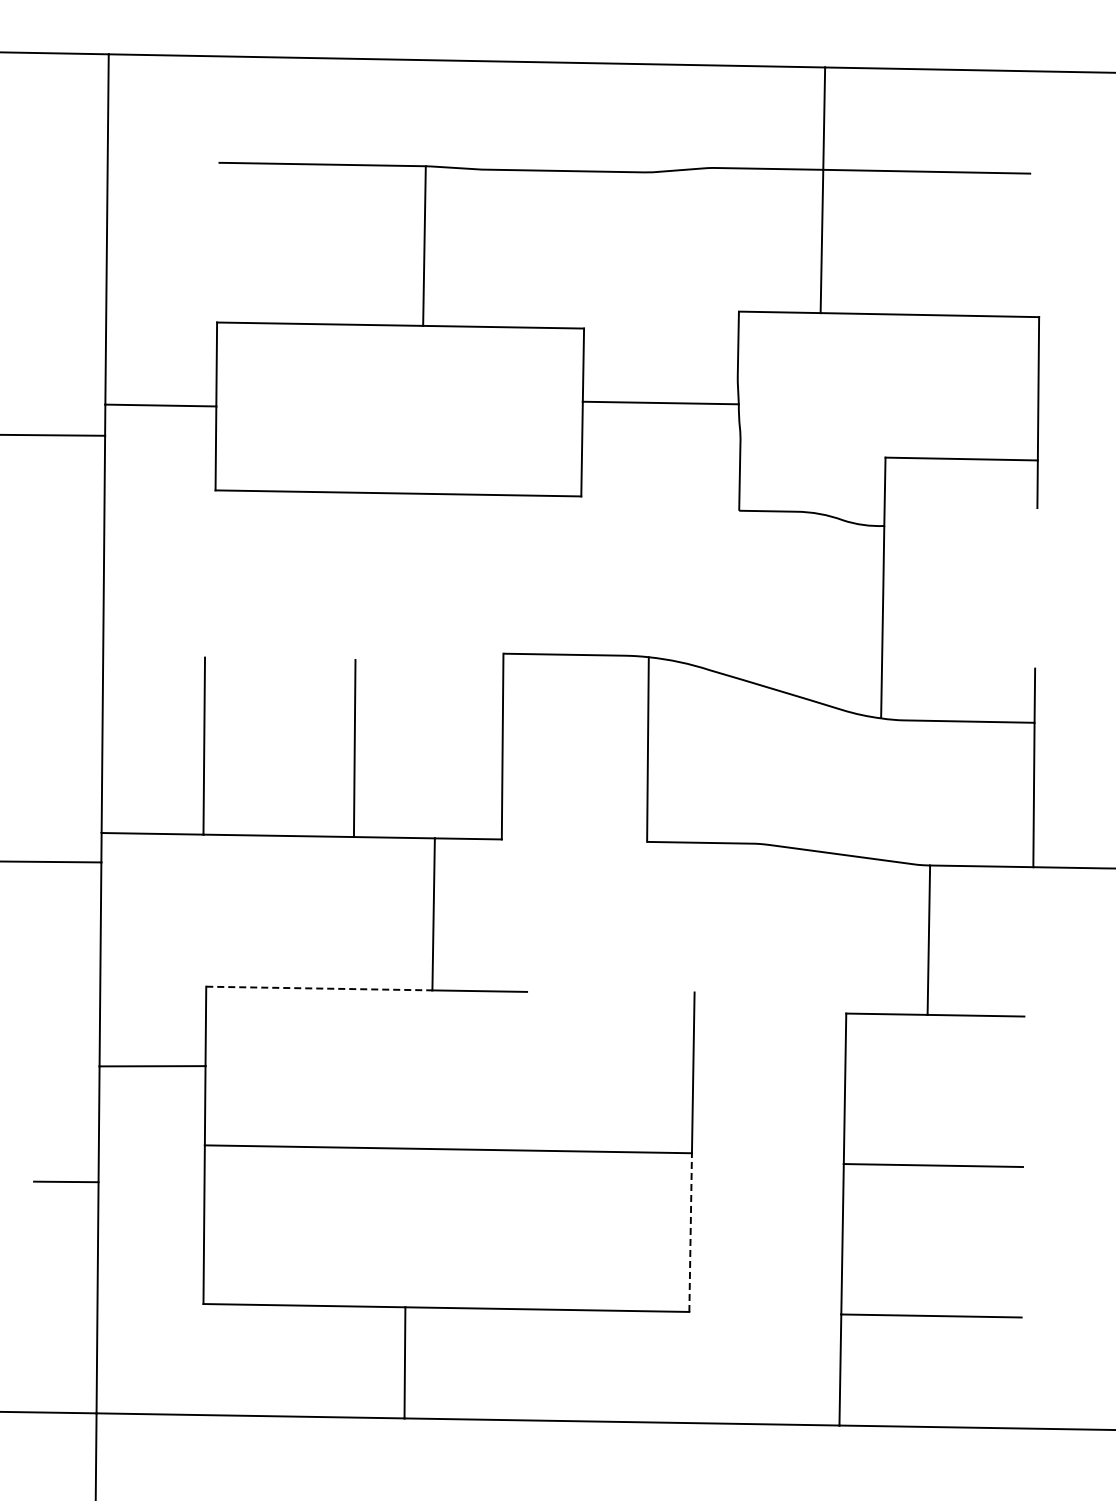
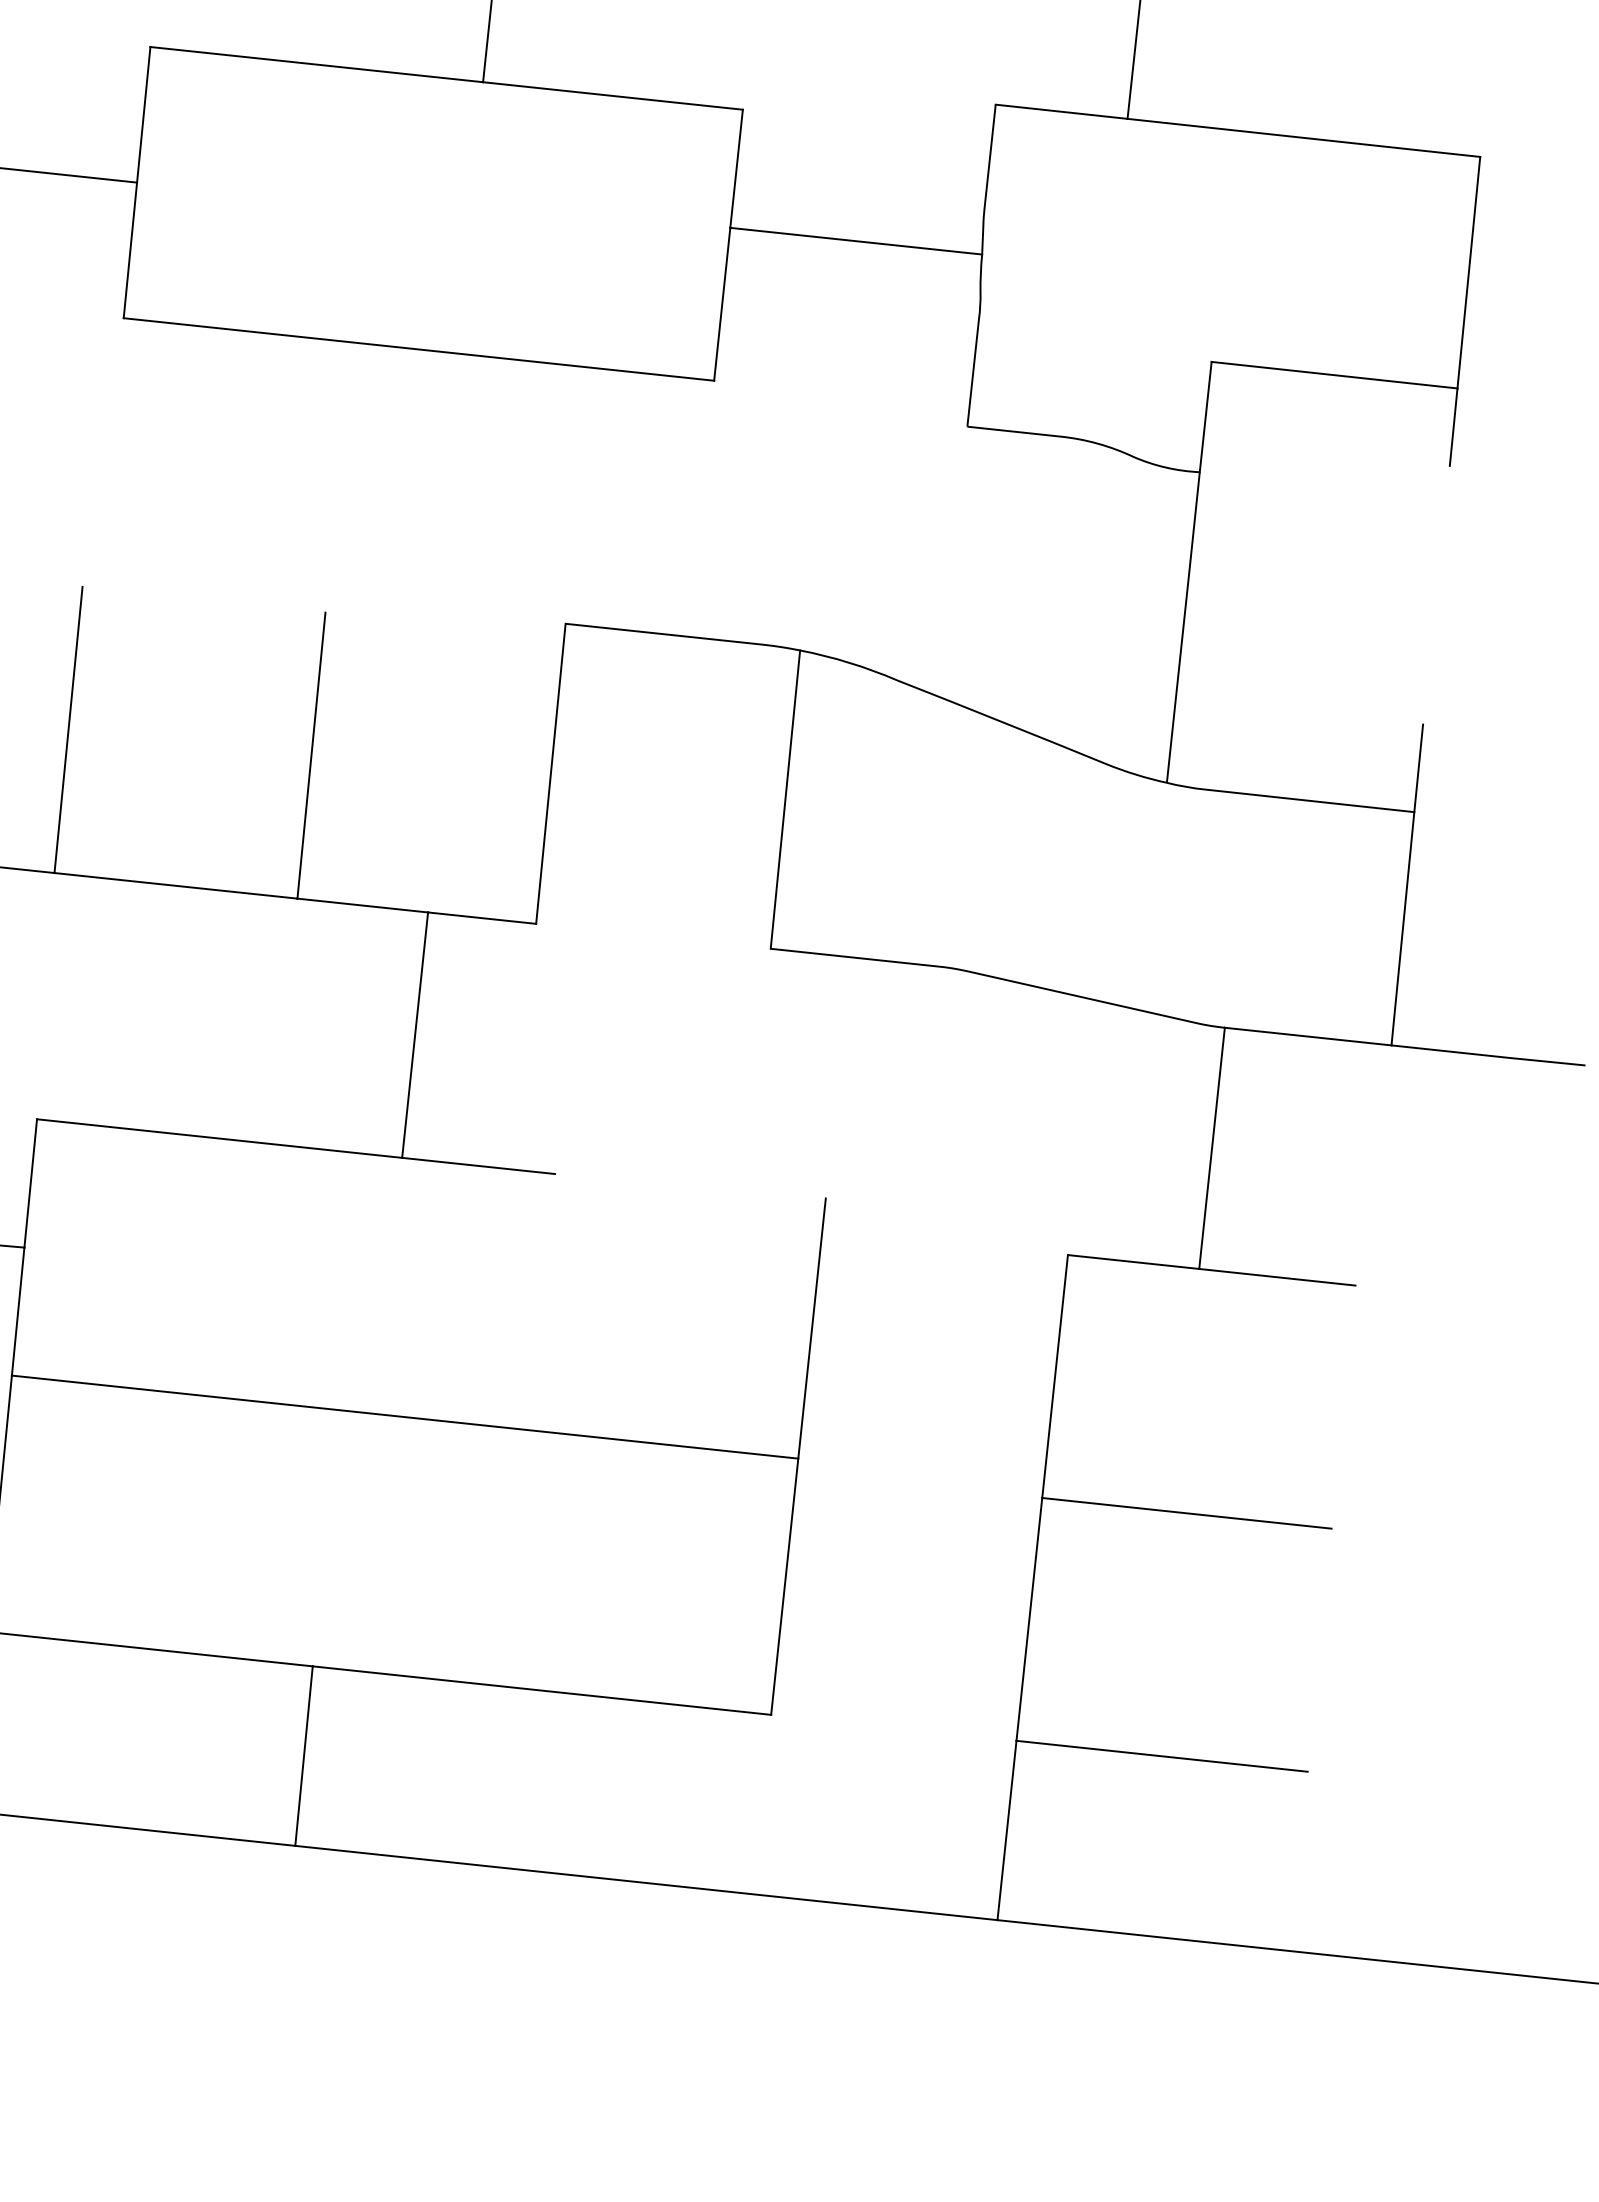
line: (319, 988) -> (219, 1138), dashed -> solid
line: (690, 1232) -> (784, 1586), dashed -> solid

